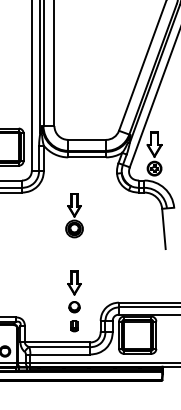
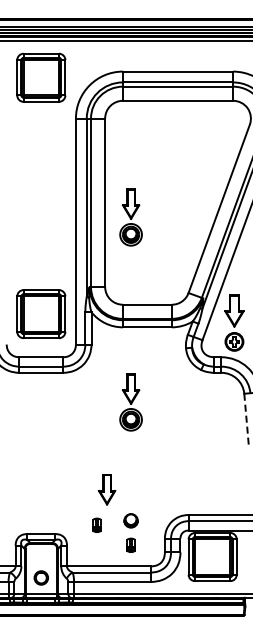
part: (74, 72) -> (130, 217), added
line: (163, 229) -> (246, 420), solid -> dashed
part: (74, 282) -> (106, 489), moved
part: (47, 310) -> (96, 524), added

